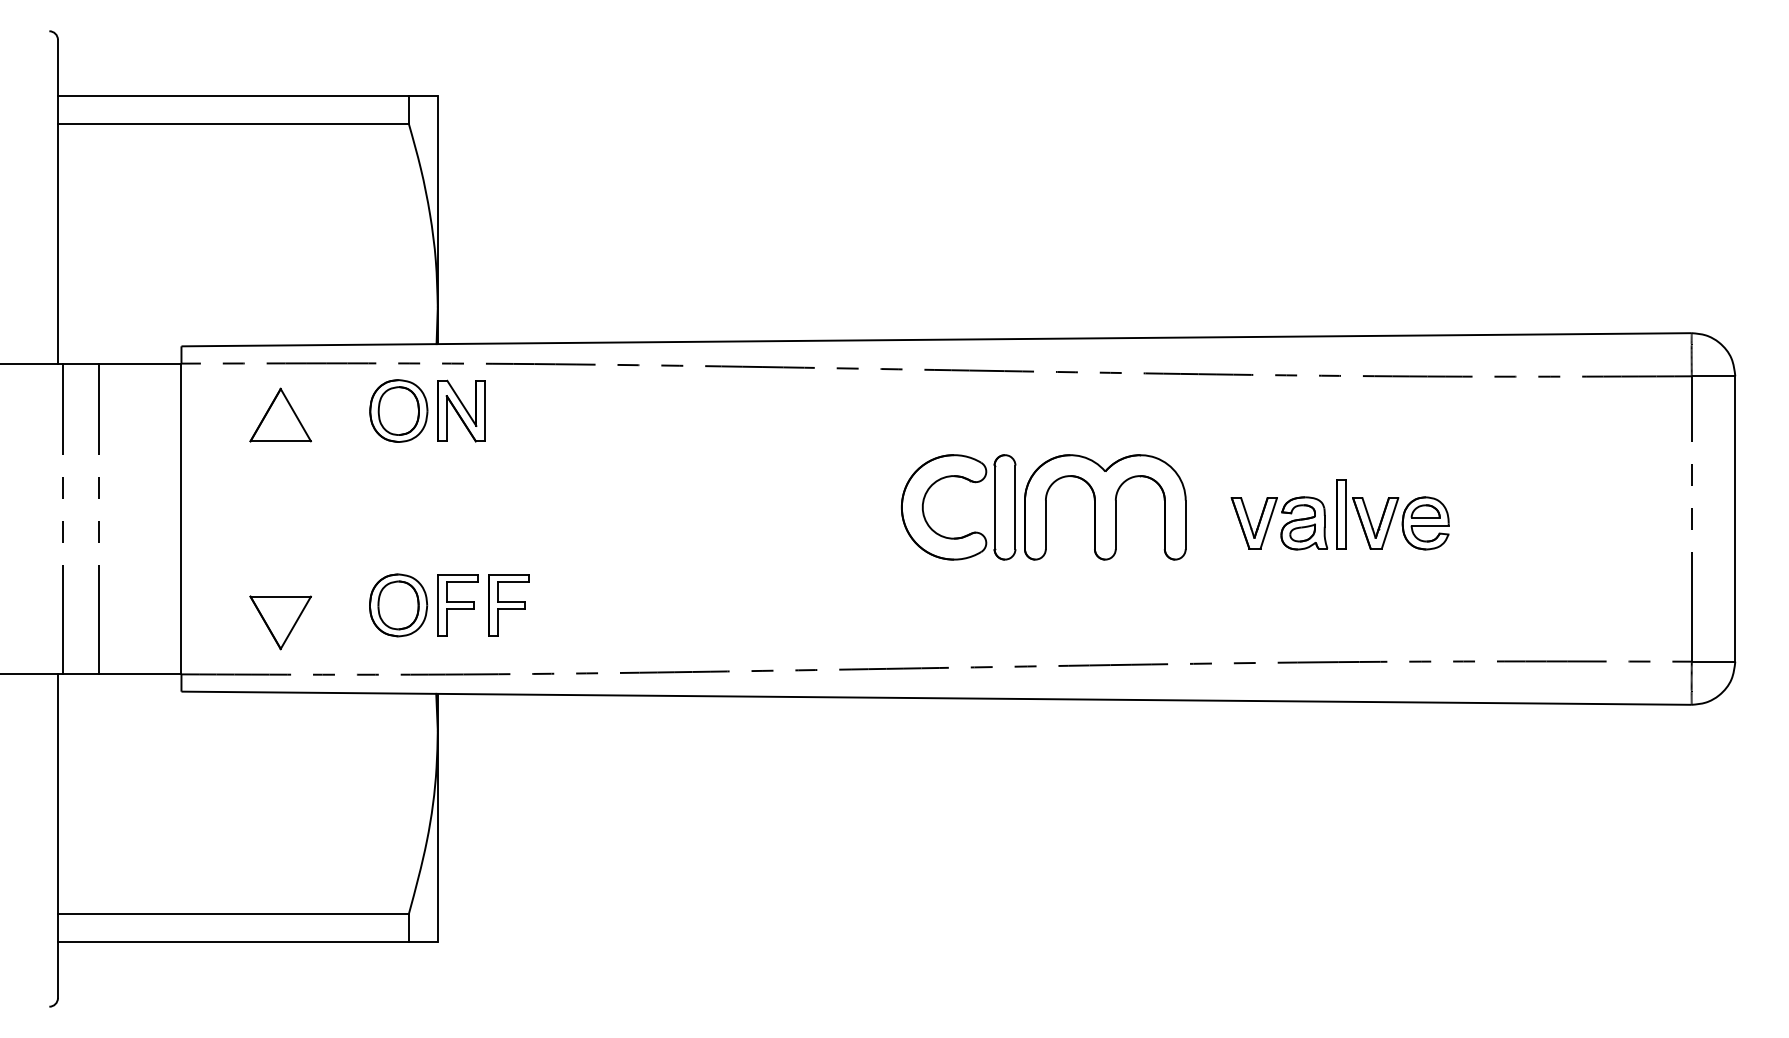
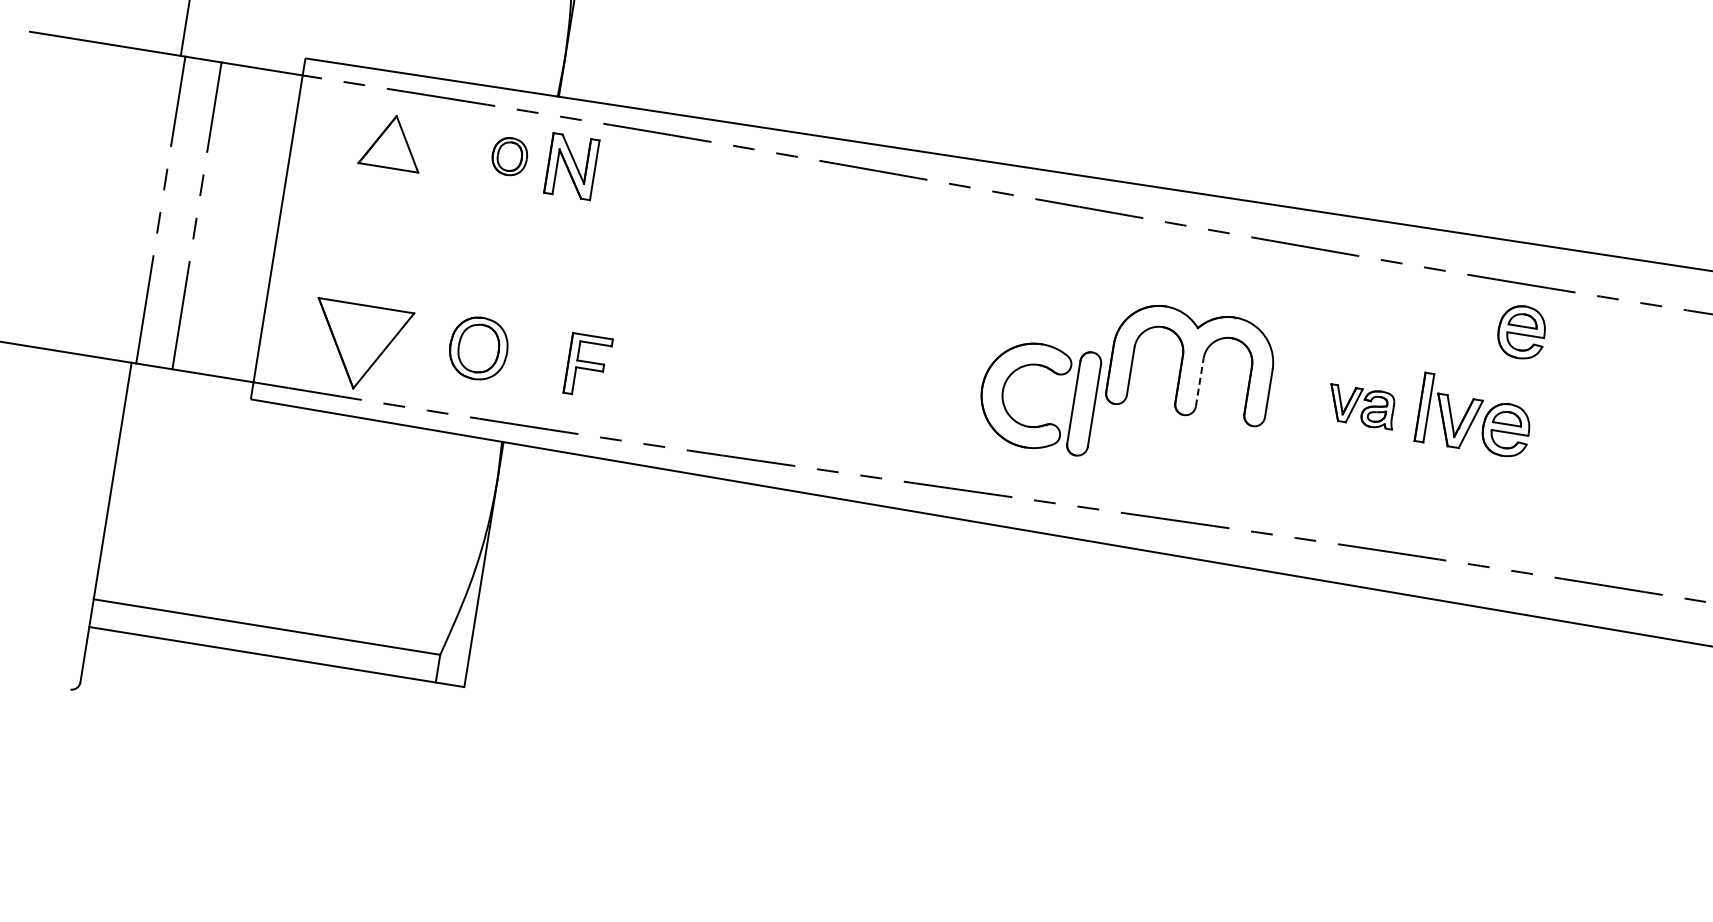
part: (398, 410) -> (509, 156), size x0.6
part: (1425, 424) -> (1521, 332), added
part: (970, 482) -> (1053, 373), moved
part: (1279, 523) -> (1361, 406), size x0.7
line: (1115, 524) -> (1199, 382), solid -> dashed
part: (457, 605) -> (537, 357), removed
part: (280, 622) -> (359, 346), size x1.6

